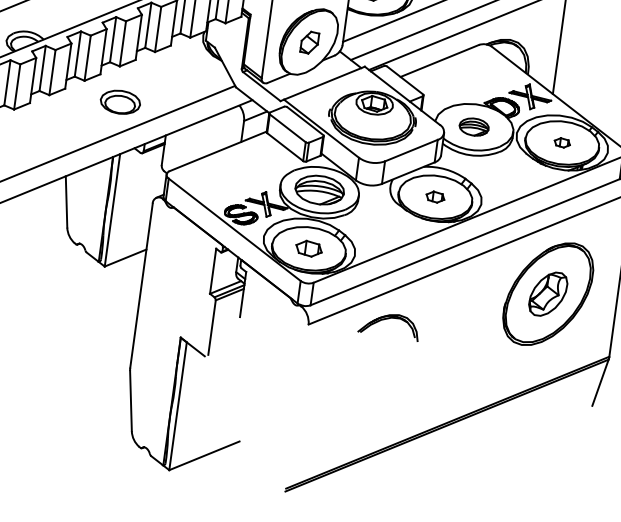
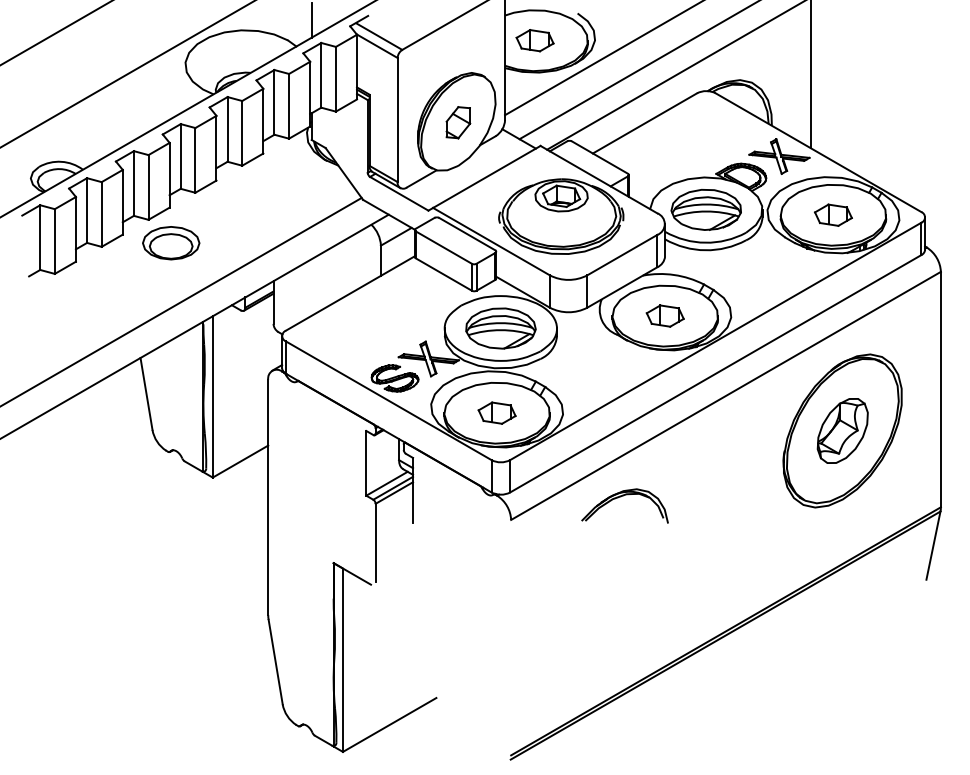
part: (120, 102) -> (171, 243), moved
part: (473, 126) -> (705, 209), size x1.67
part: (562, 142) -> (833, 214), size x1.67
part: (435, 196) -> (664, 315), size x1.43

